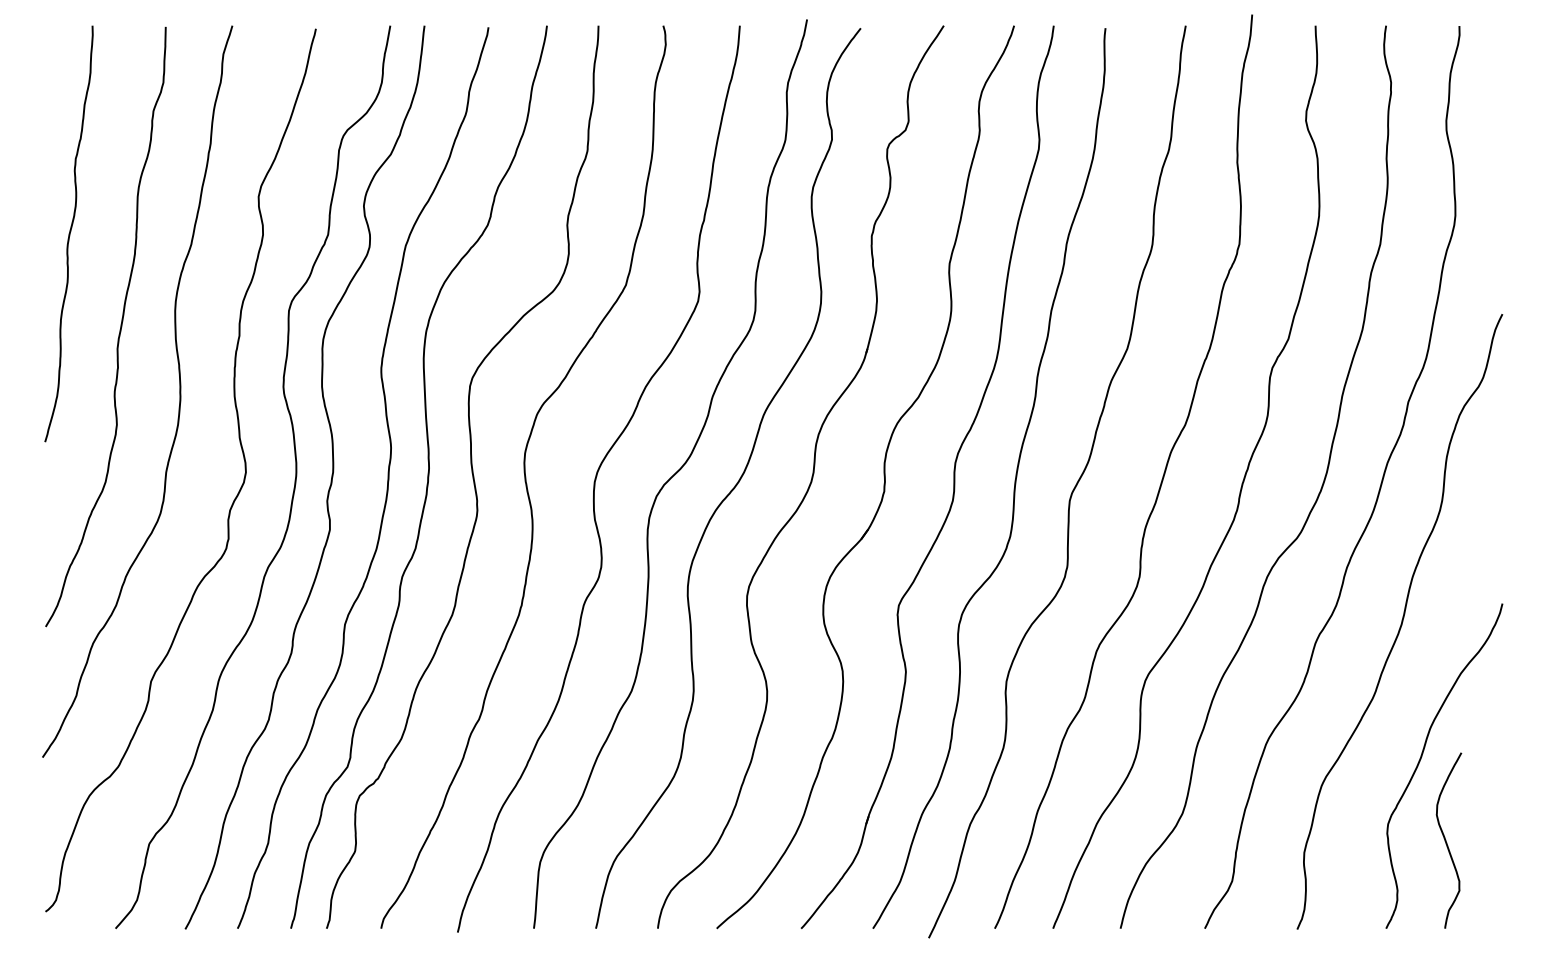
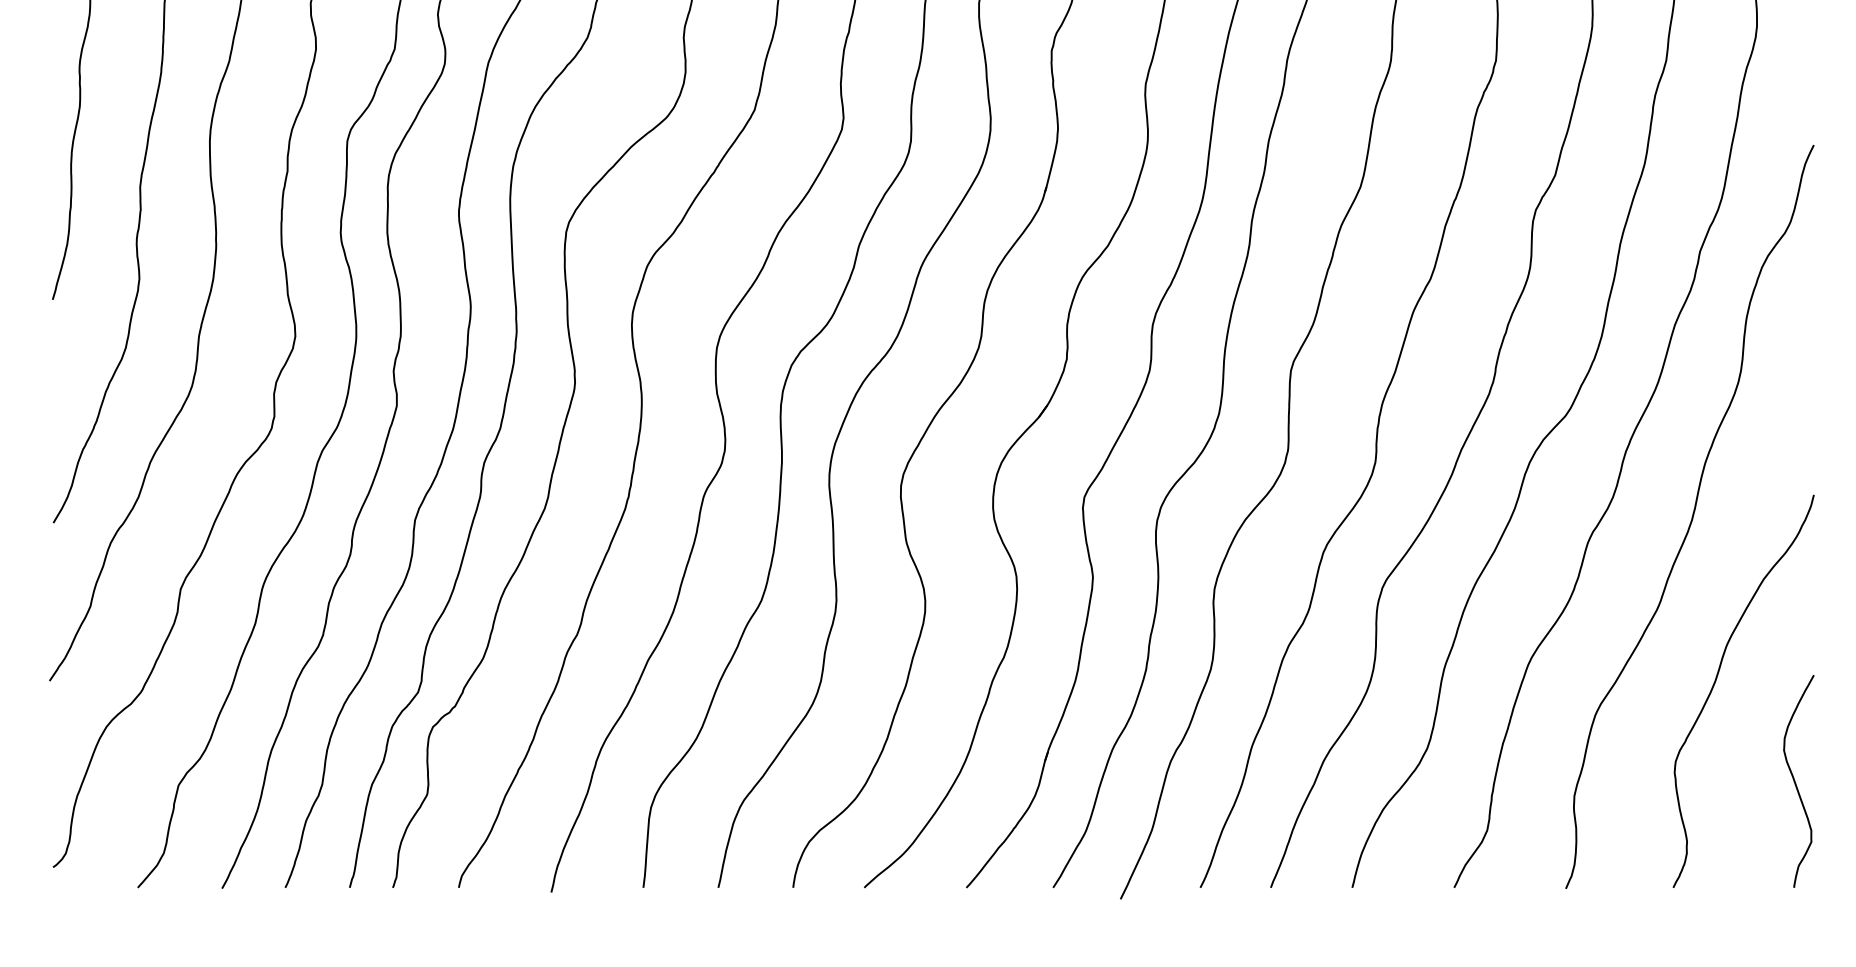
curve: (1446, 840) -> (1795, 781), moved

